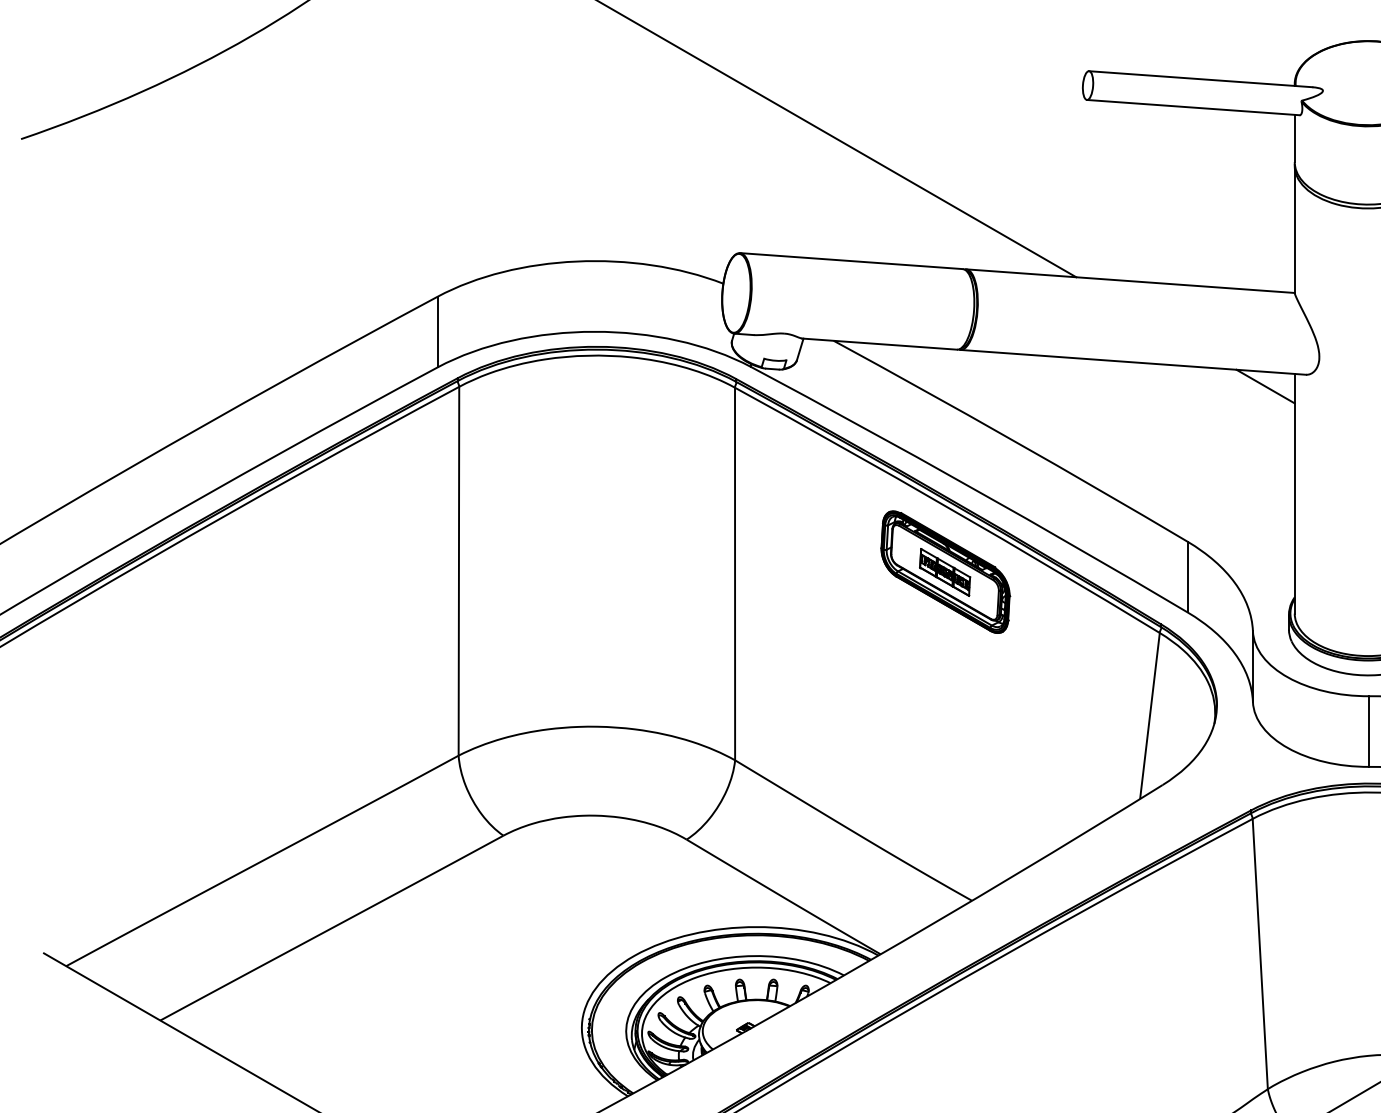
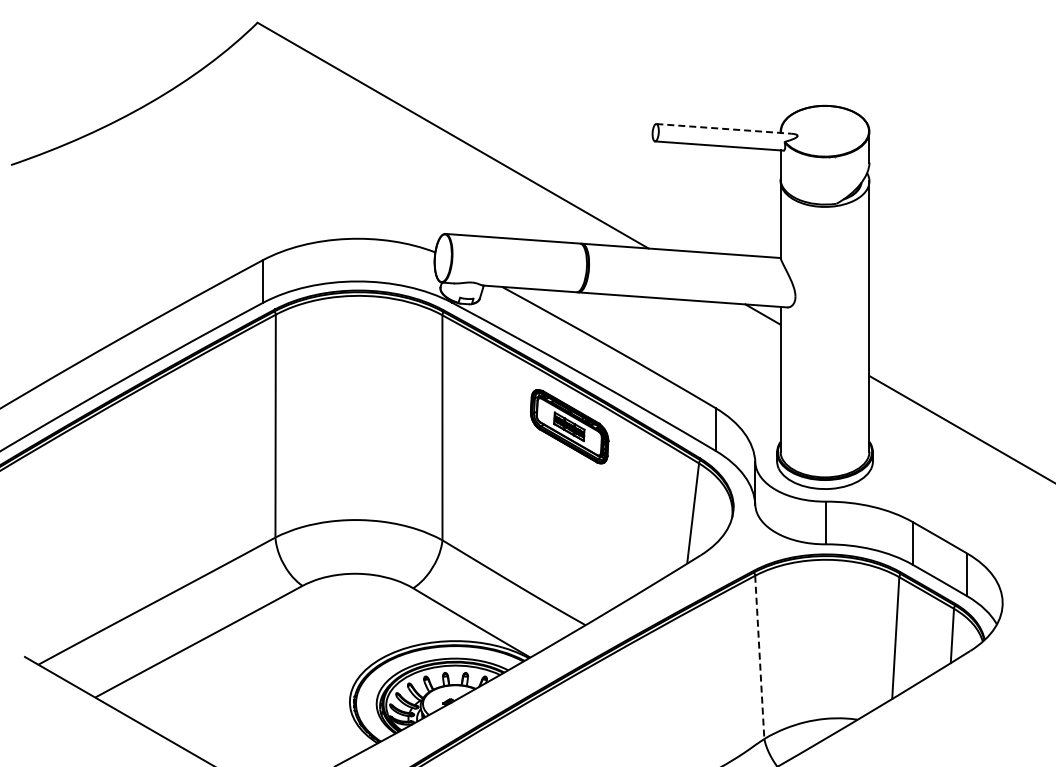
line: (1200, 78) -> (723, 128), solid -> dashed
line: (1259, 954) -> (759, 657), solid -> dashed

